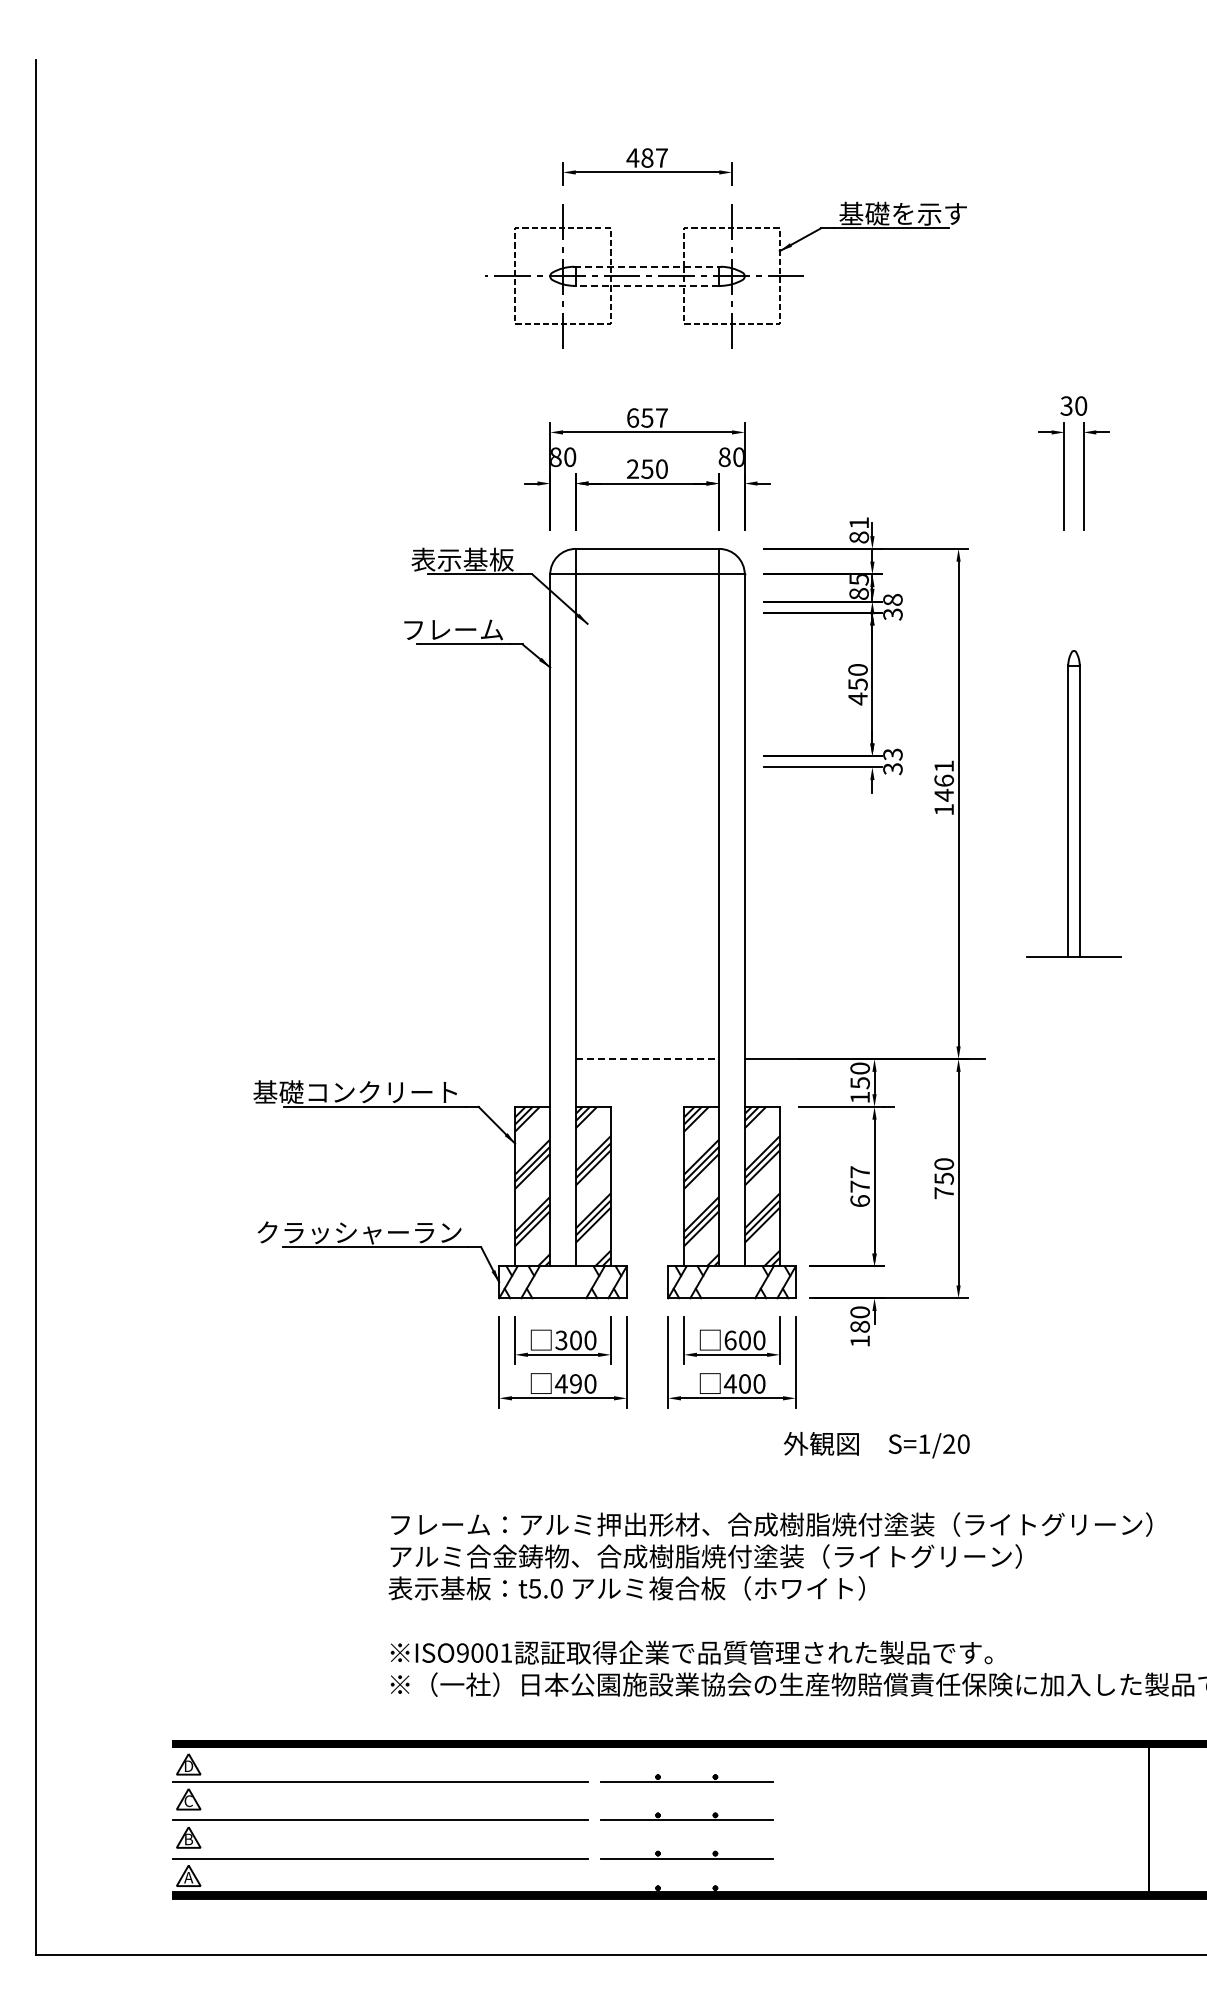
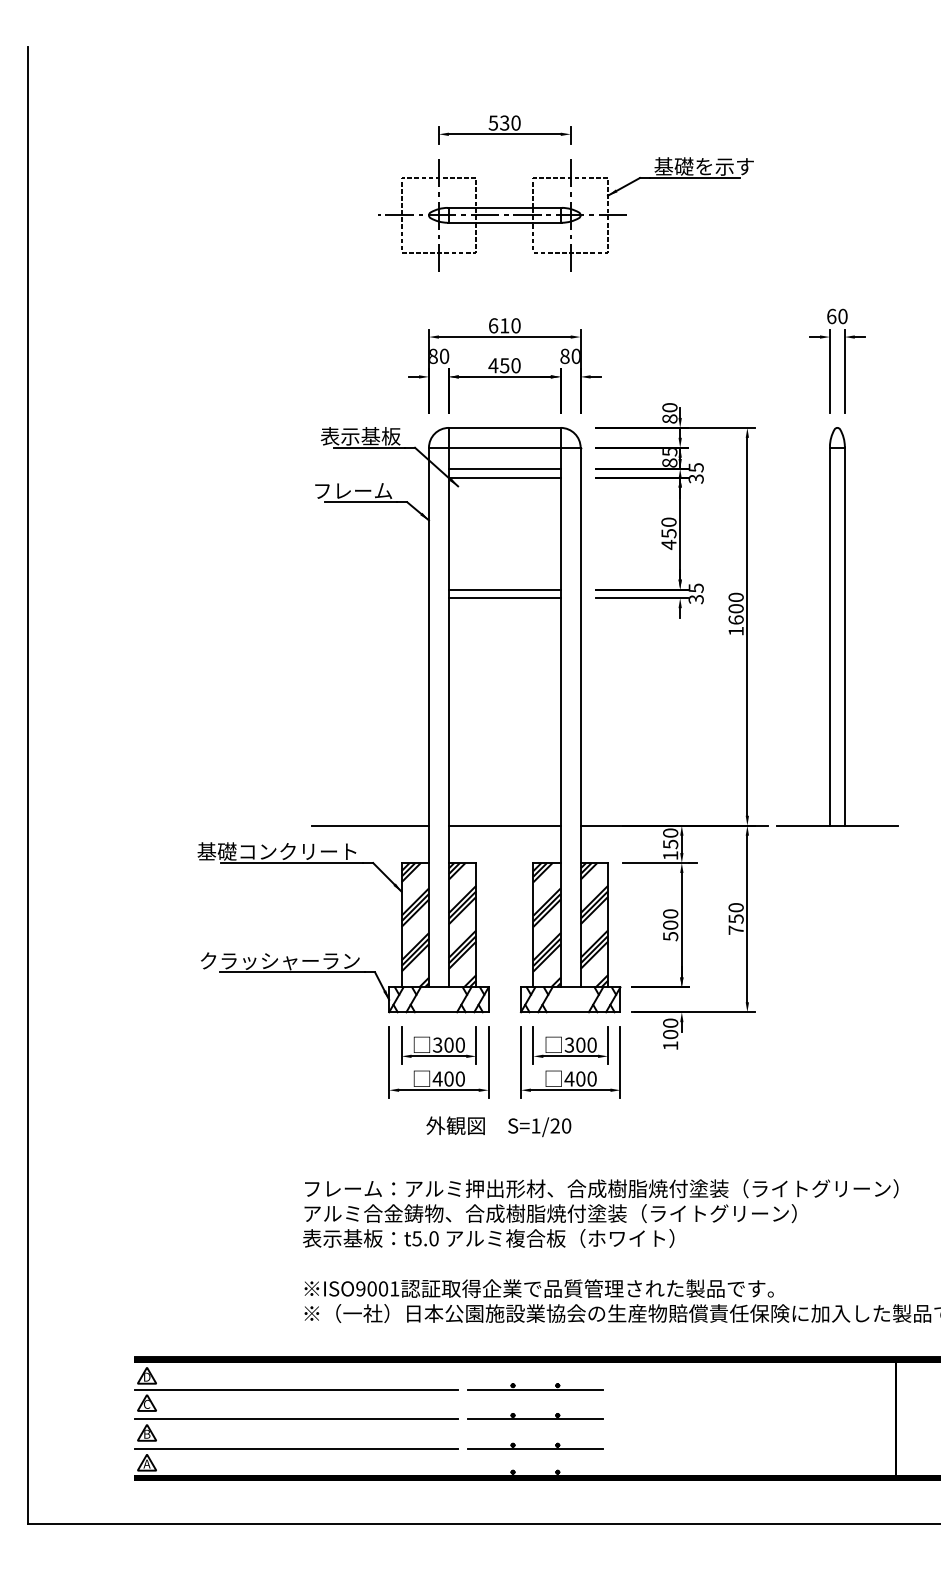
text: (646, 157) -> (504, 122), 487 -> 530
line: (646, 266) -> (504, 207), dashed -> solid
line: (646, 285) -> (504, 222), dashed -> solid
text: (1066, 405) -> (831, 316), 30 -> 60
text: (654, 417) -> (510, 325), 657 -> 610
text: (632, 468) -> (493, 365), 250 -> 450
text: (859, 522) -> (670, 407), 81 -> 80
text: (892, 600) -> (695, 468), 38 -> 35
line: (647, 601) -> (504, 468), added
line: (647, 612) -> (504, 477), added
text: (892, 753) -> (695, 587), 33 -> 35
line: (647, 756) -> (504, 589), added
line: (647, 767) -> (504, 598), added
text: (944, 780) -> (736, 608), 1461 -> 1600
part: (1073, 803) -> (837, 626), size x1.67
line: (475, 1059) -> (370, 826), added
line: (647, 1059) -> (504, 826), dashed -> solid
text: (859, 1186) -> (670, 925), 677 -> 500
text: (859, 1326) -> (670, 1034), 180 -> 100
text: (730, 1340) -> (569, 1045), 600 -> 300
text: (575, 1383) -> (448, 1078), 490 -> 400
text: (876, 1445) -> (498, 1127), moved

